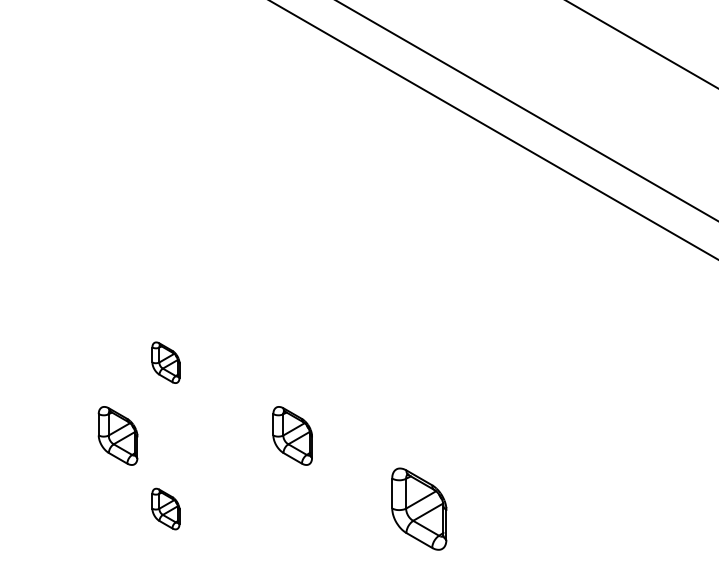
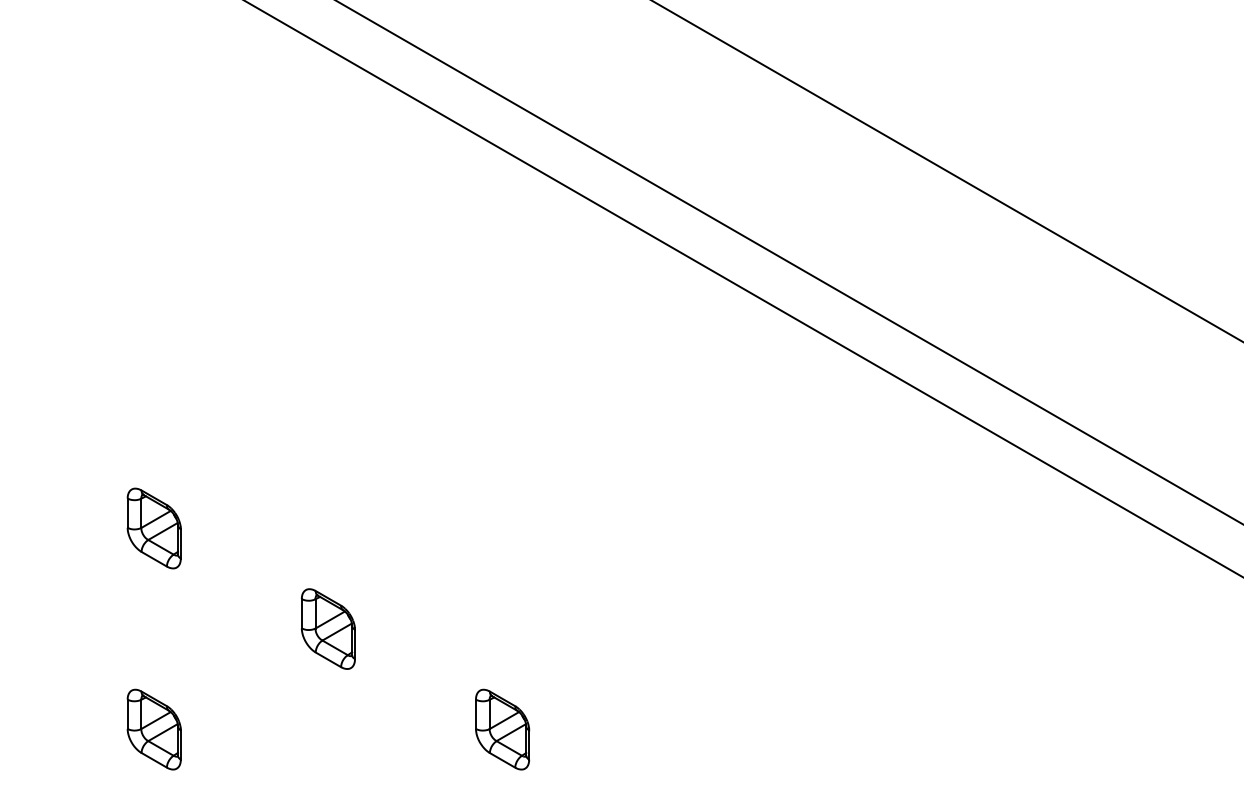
part: (165, 362) -> (153, 528), size x1.43
part: (117, 435) -> (87, 628), removed
part: (165, 509) -> (153, 729), size x1.43
part: (419, 509) -> (502, 729), size x0.71

